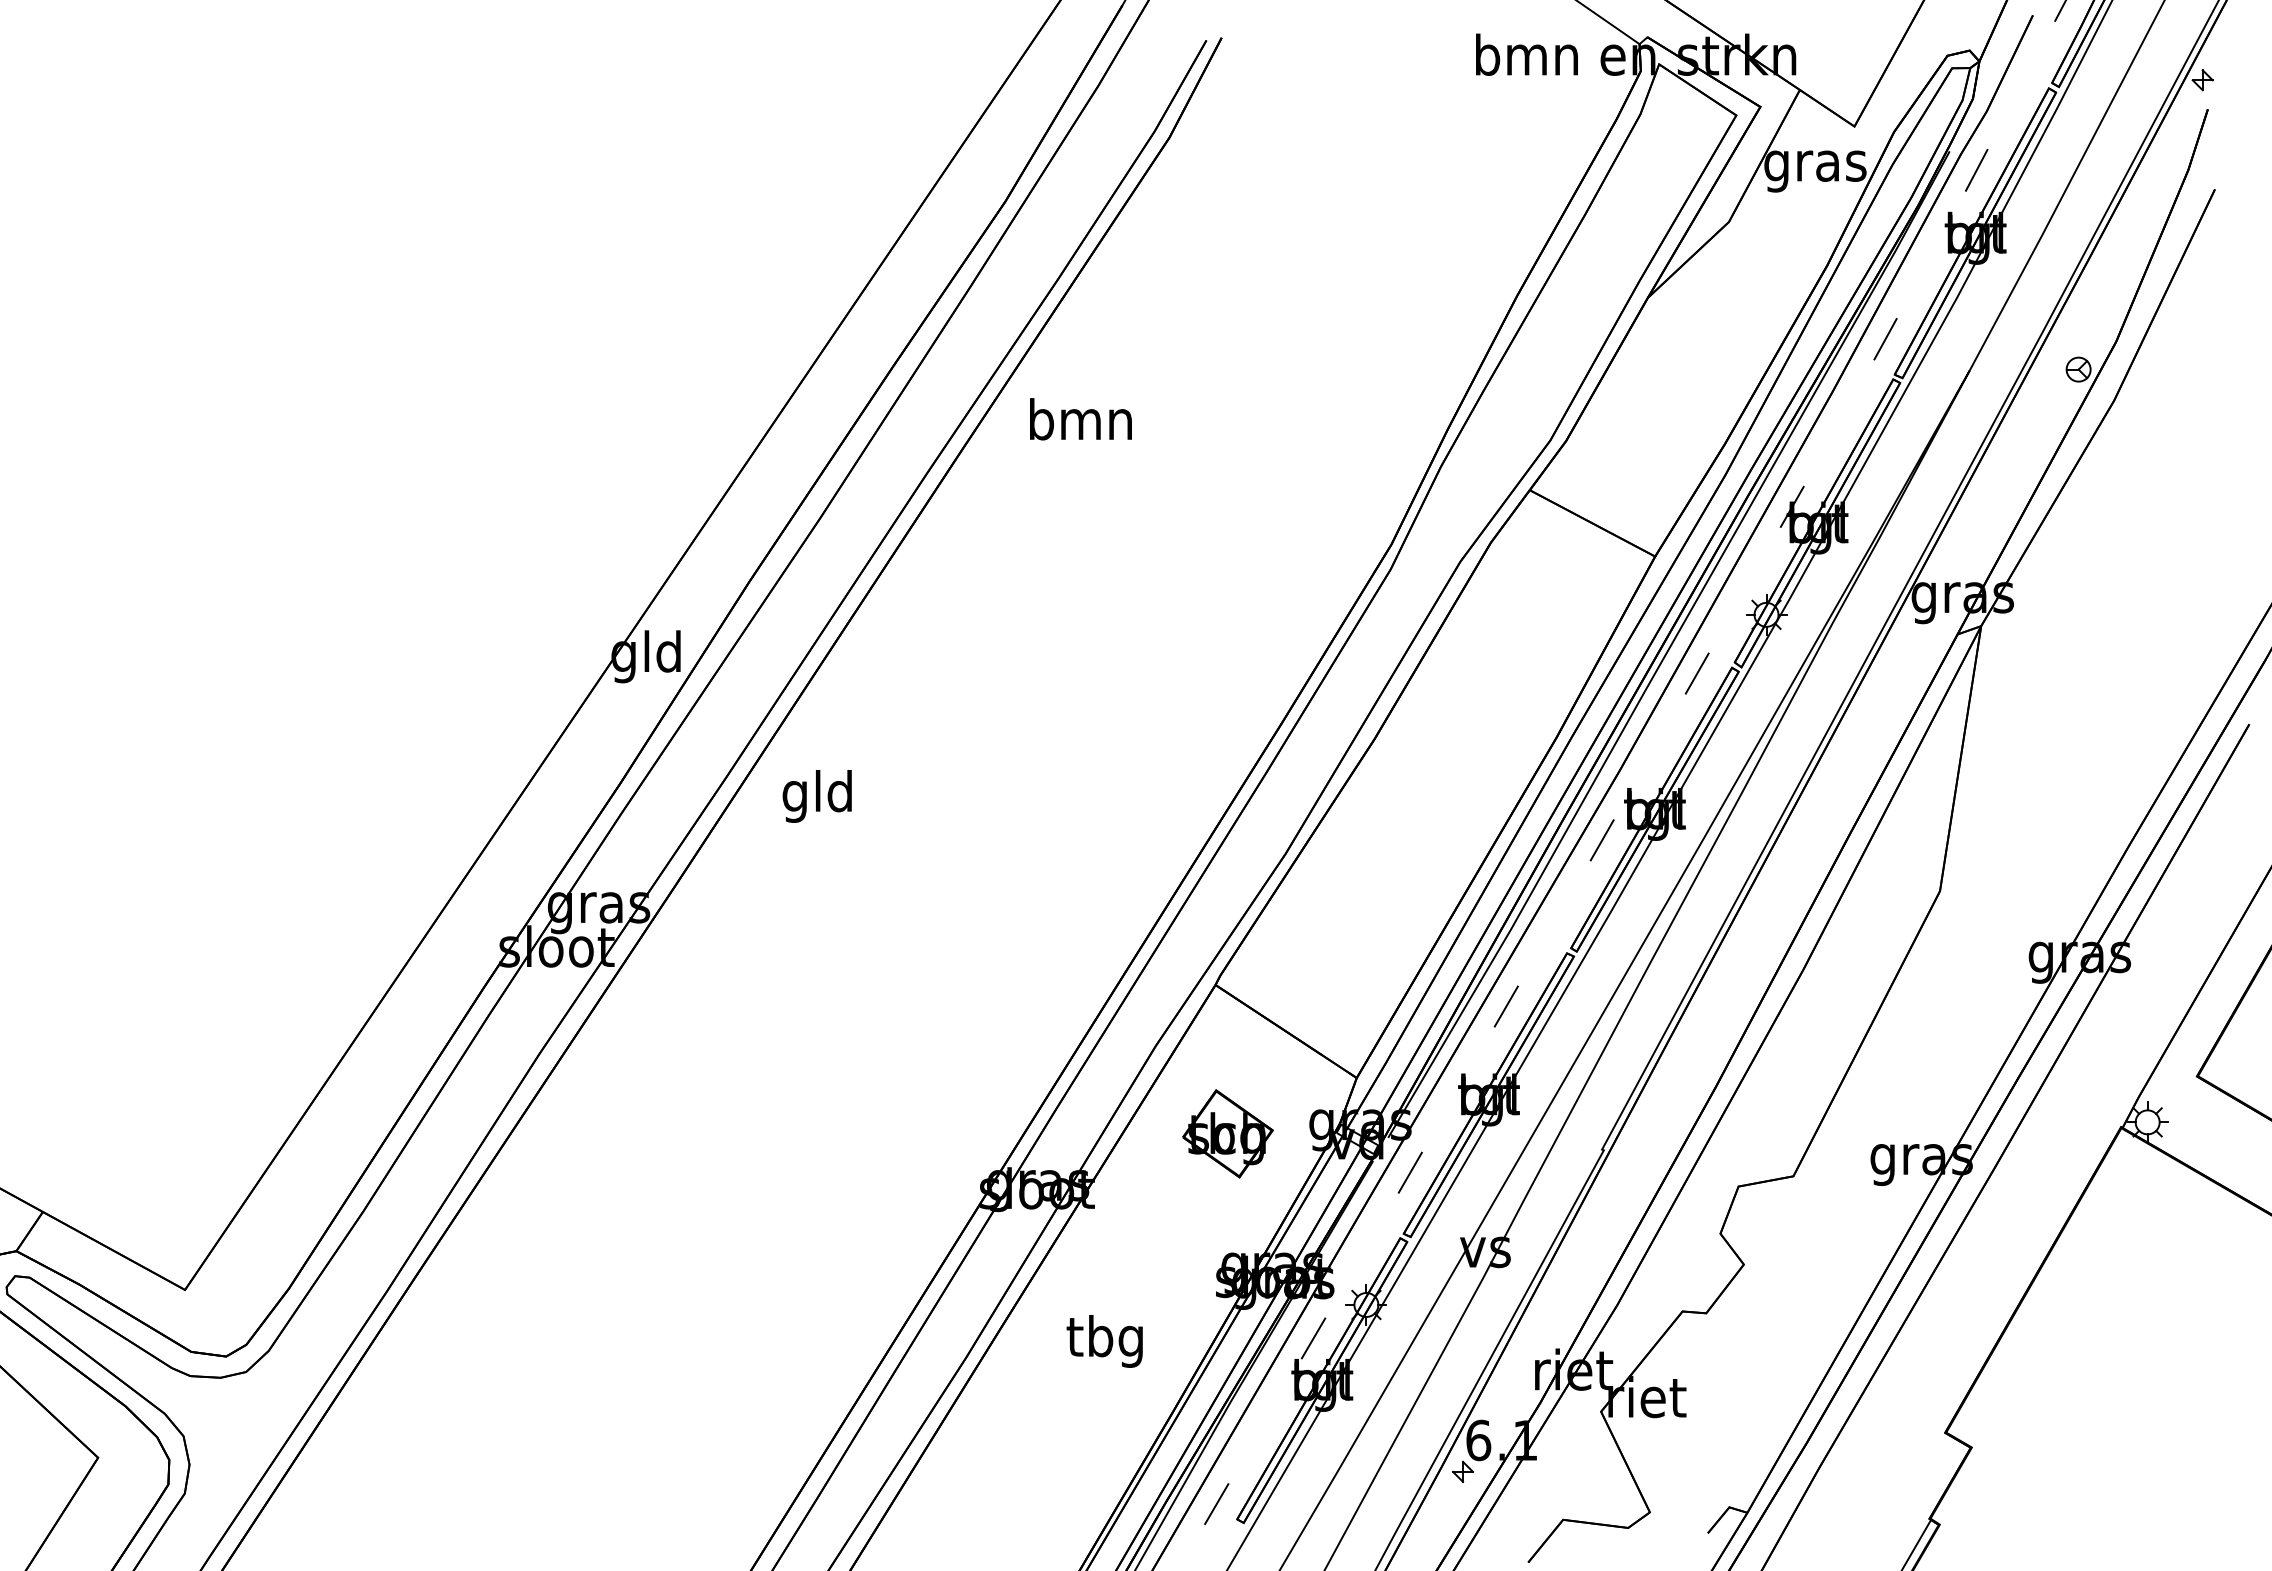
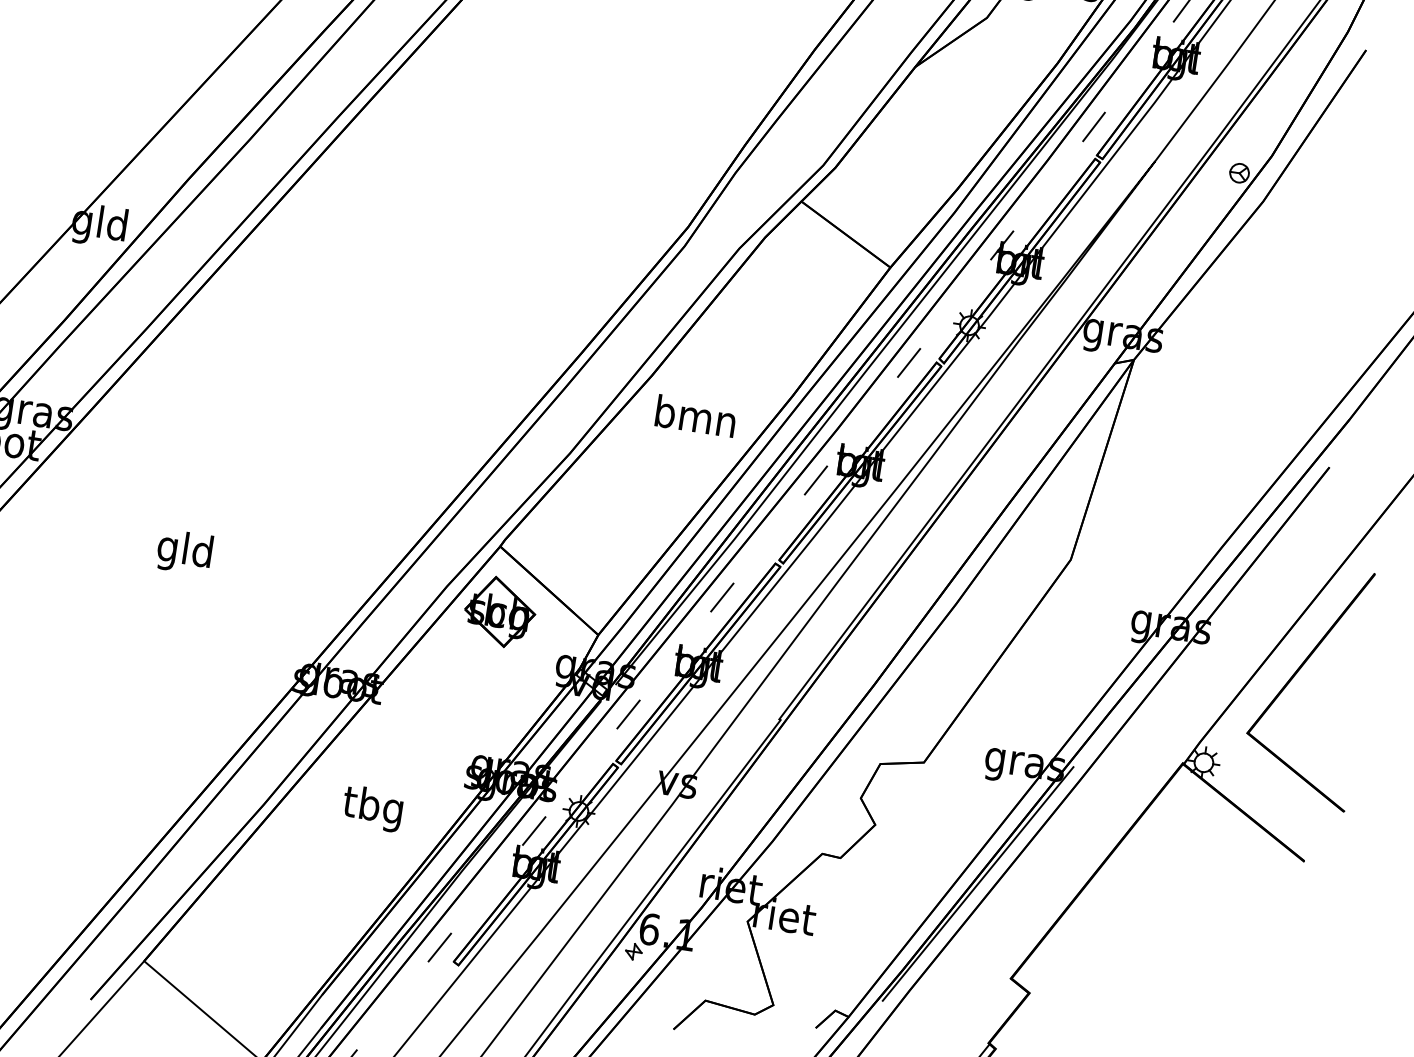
text: (1080, 419) -> (695, 416), moved
text: (816, 796) -> (183, 552), moved
part: (1227, 1133) -> (499, 611), moved
line: (1885, 1319) -> (978, 884), added

